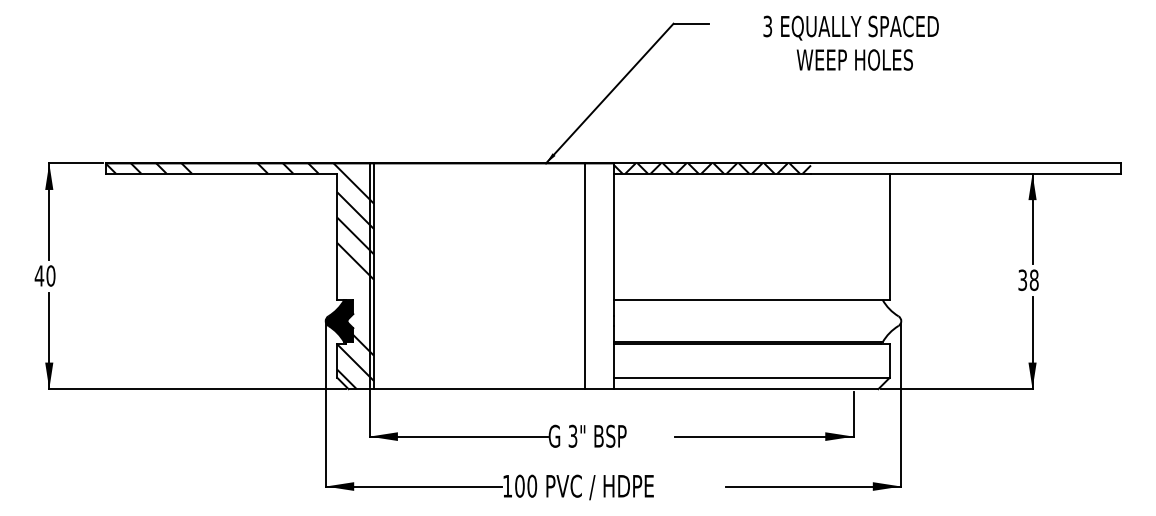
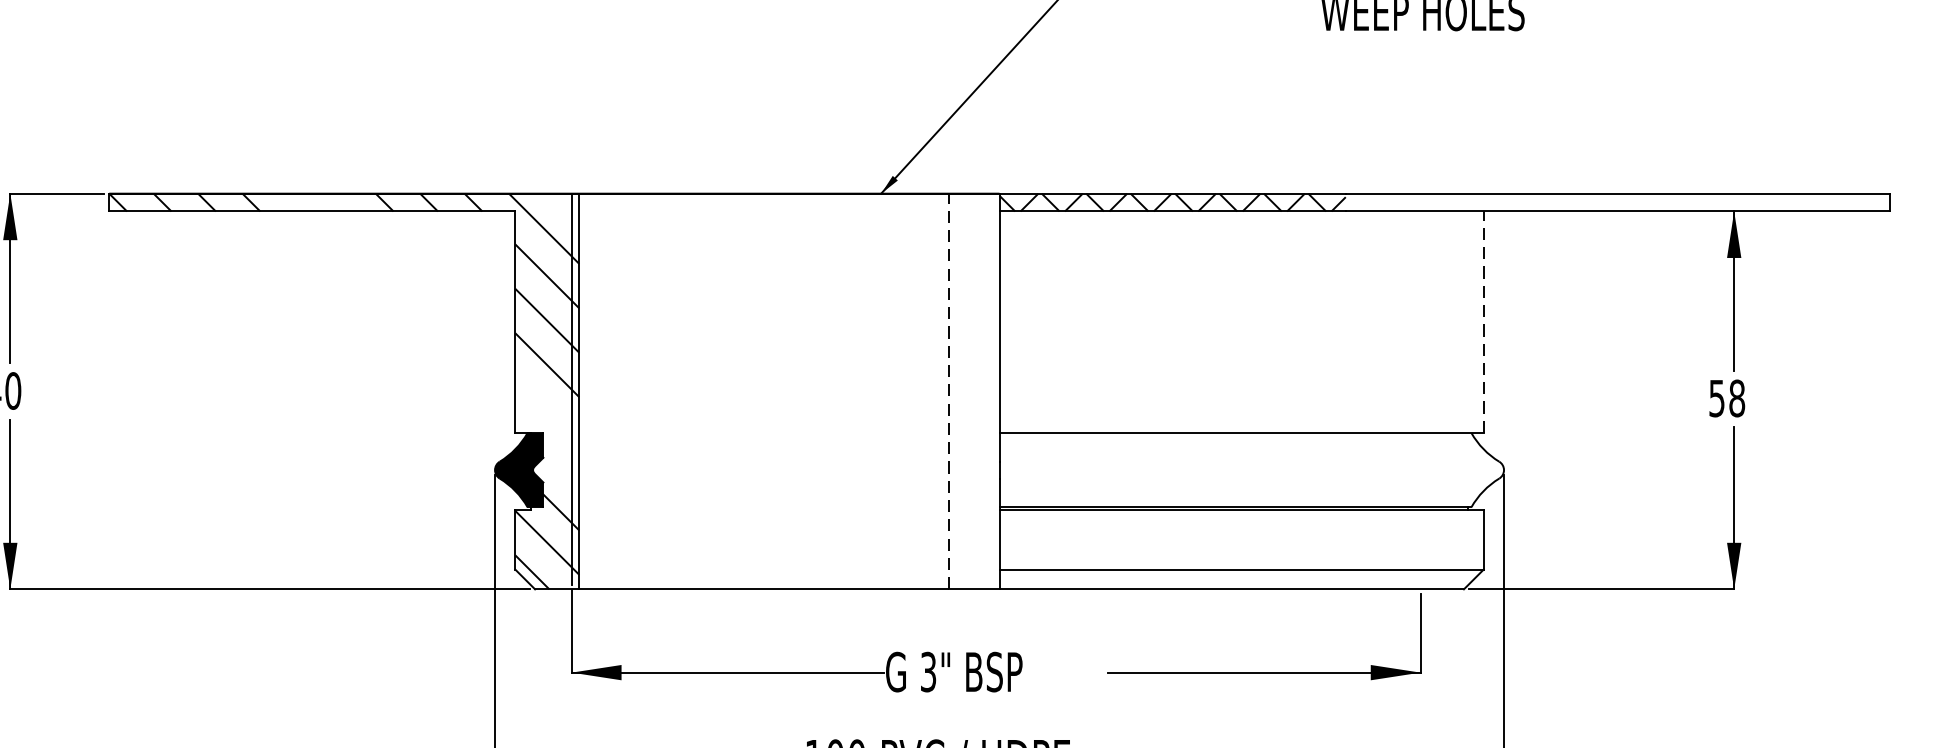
line: (889, 236) -> (1483, 321), solid -> dashed
line: (584, 276) -> (948, 391), solid -> dashed
text: (1022, 279) -> (1716, 397), 38 -> 58

